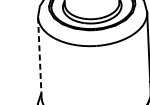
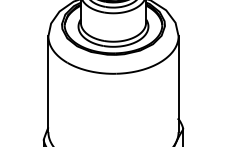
line: (39, 57) -> (48, 84), dashed -> solid

